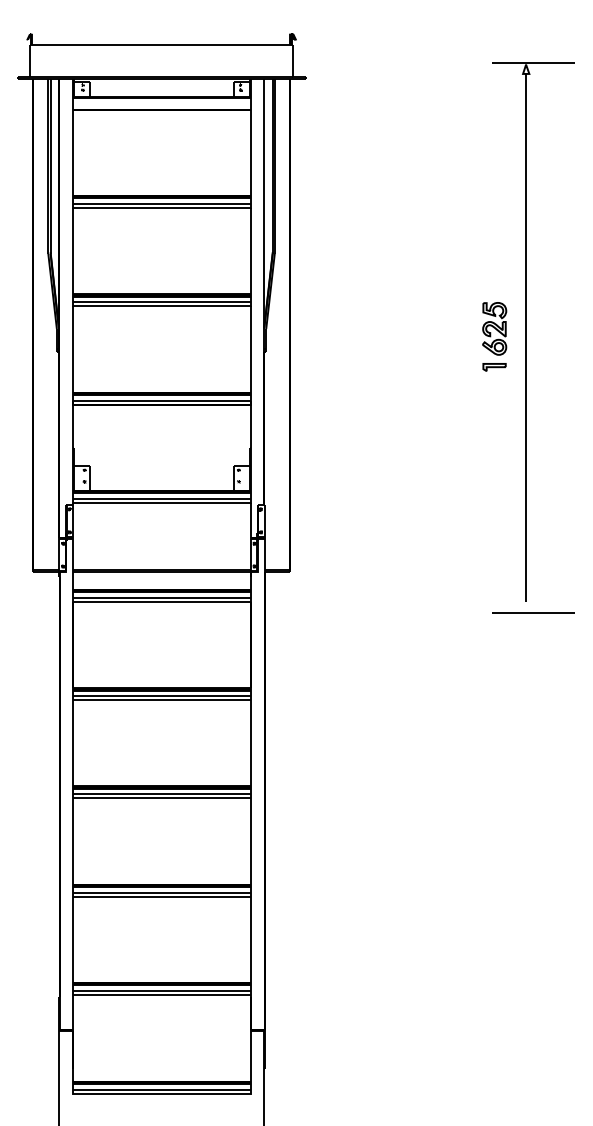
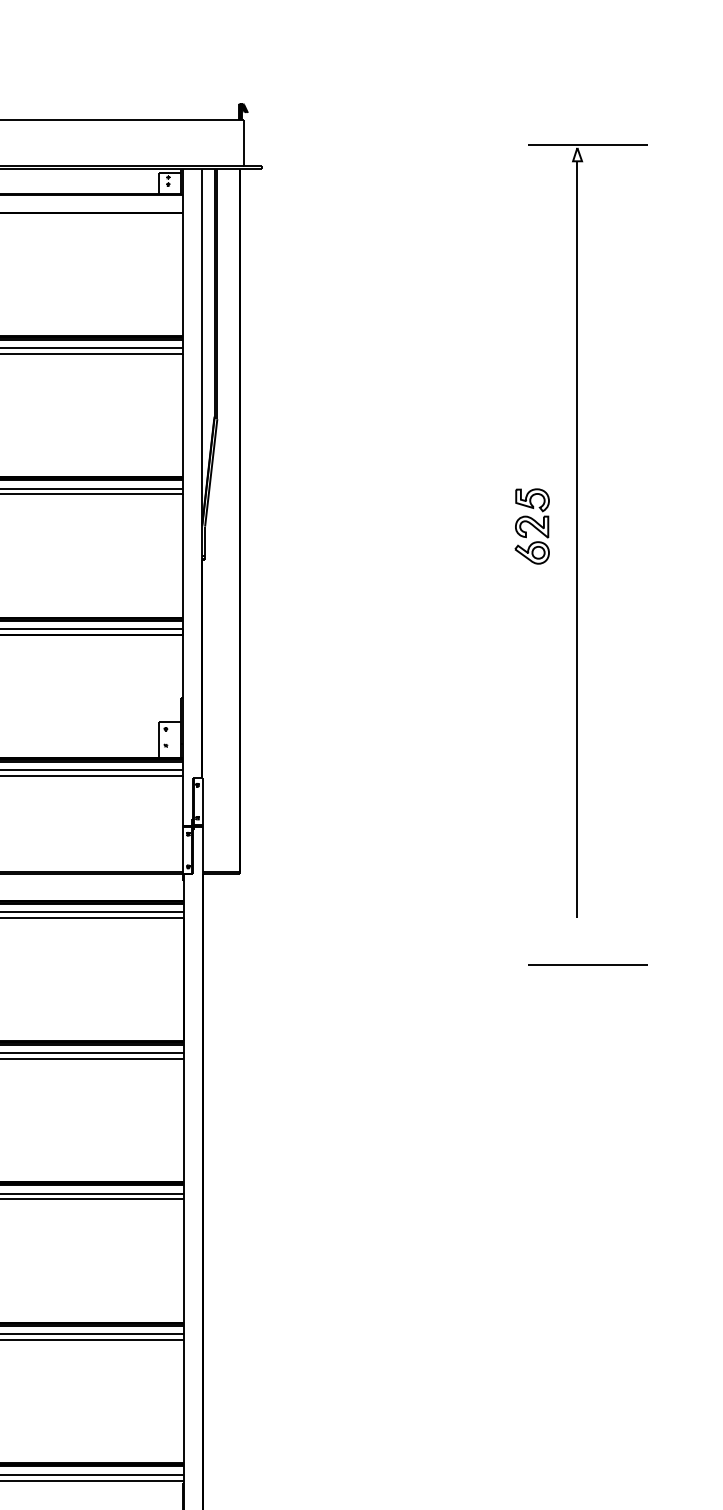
part: (494, 367) -> (532, 581), removed
line: (533, 612) -> (588, 964), moved

